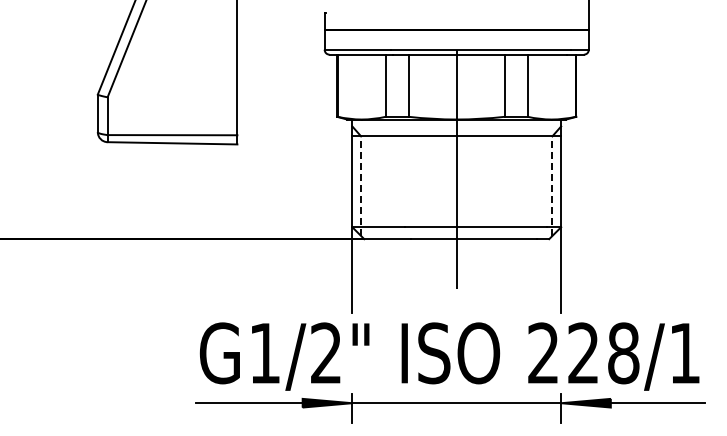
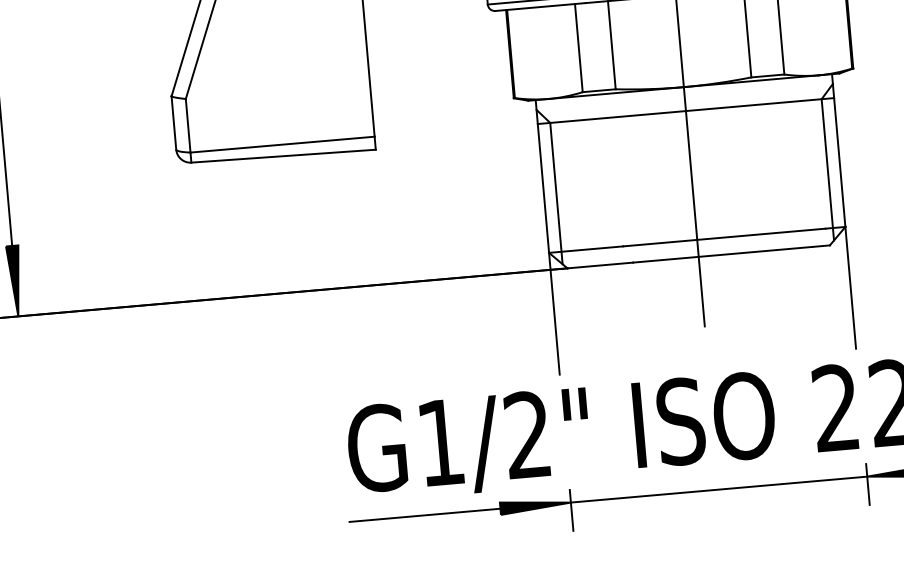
line: (361, 186) -> (557, 193), dashed -> solid
line: (552, 186) -> (828, 170), dashed -> solid

